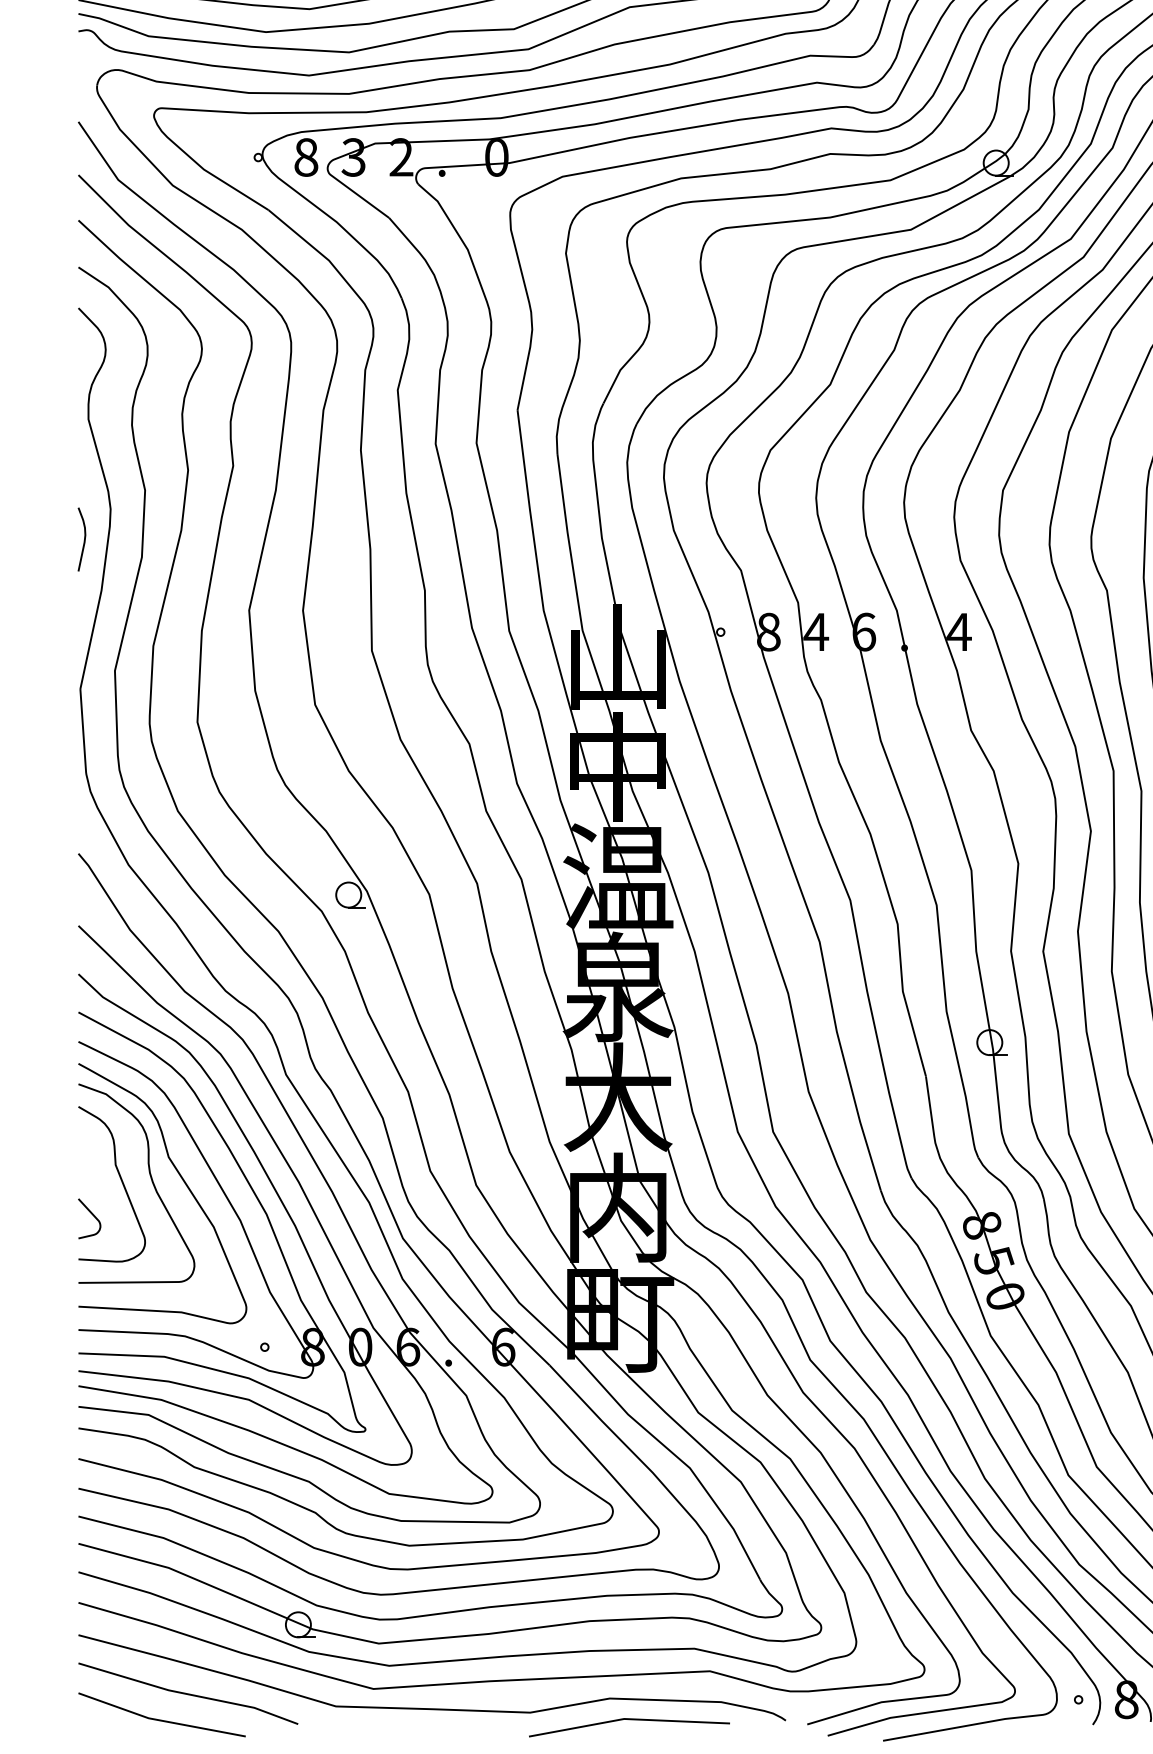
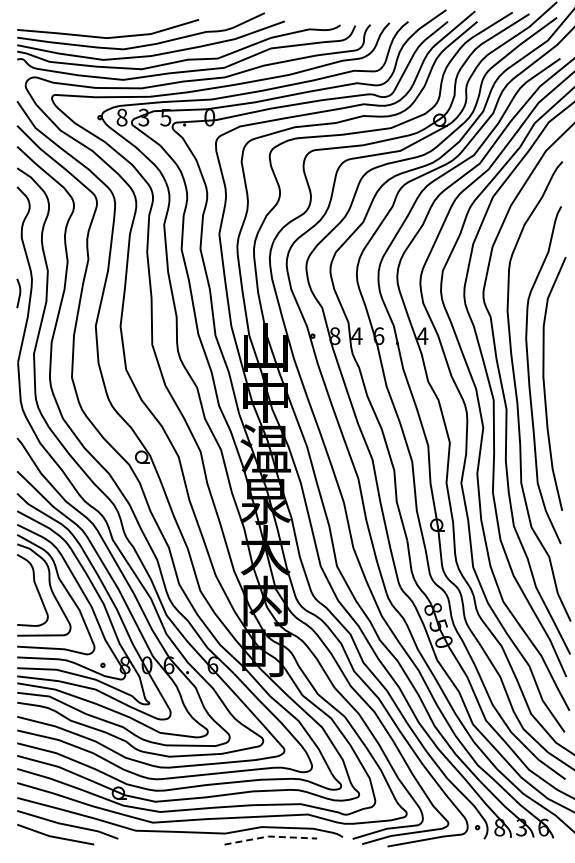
text: (400, 157) -> (165, 117), 2 -> 5
curve: (90, 1215) -> (22, 604), removed
line: (628, 1718) -> (270, 836), solid -> dashed

